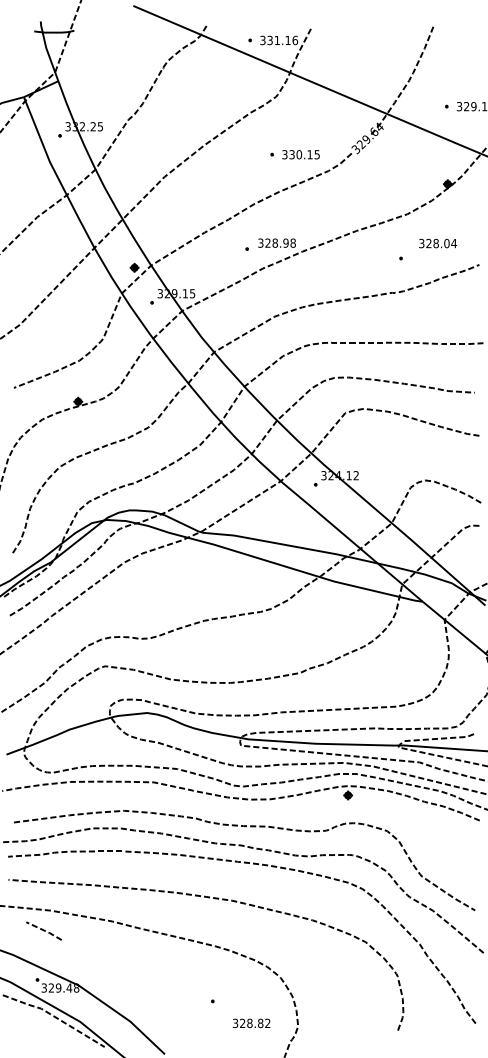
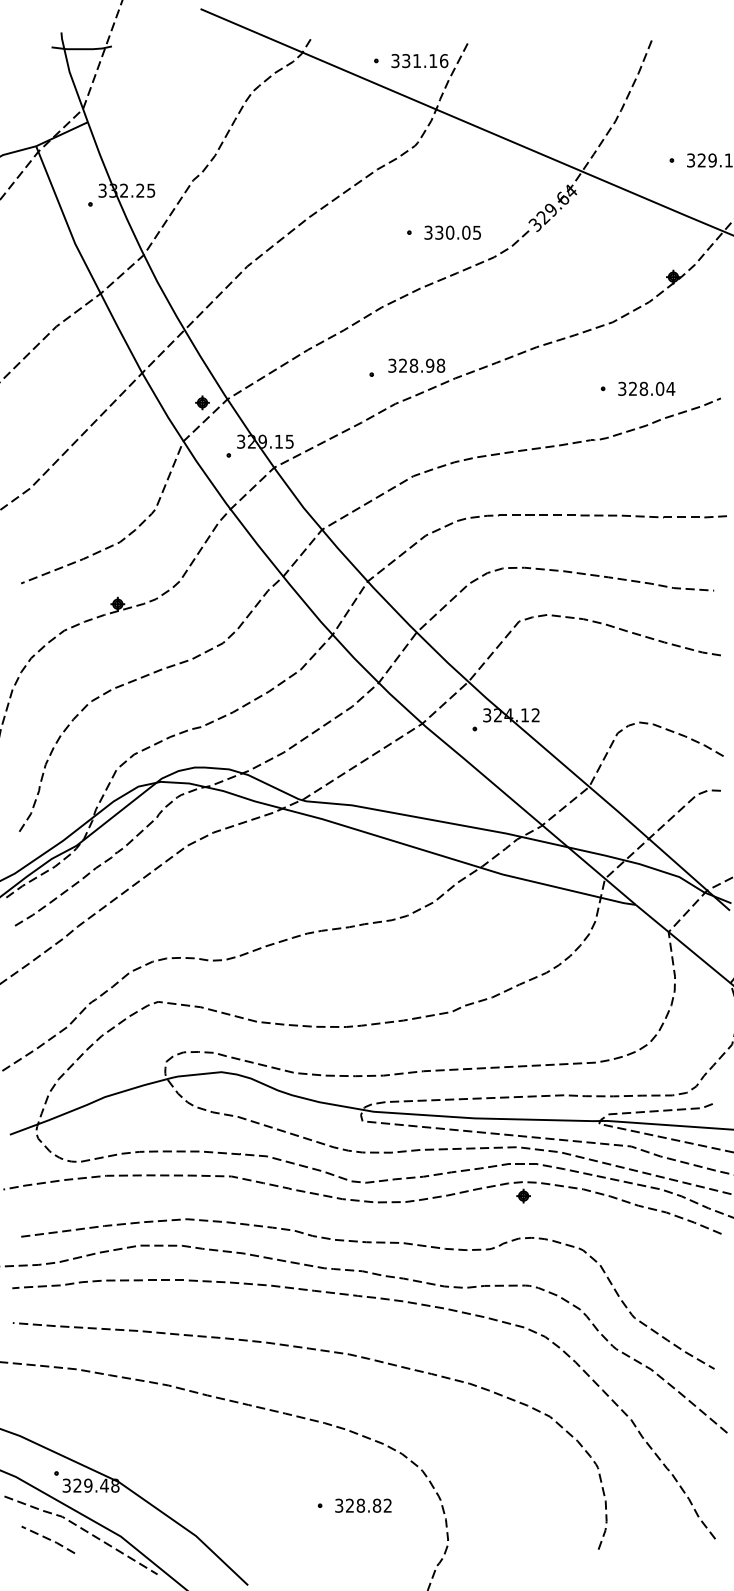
text: (309, 154) -> (465, 232), 330.15 -> 330.05
text: (437, 243) -> (645, 388), moved
line: (43, 930) -> (47, 1538), moved
text: (251, 1023) -> (363, 1505), moved

